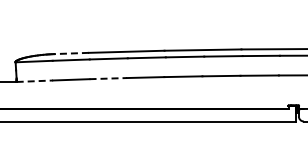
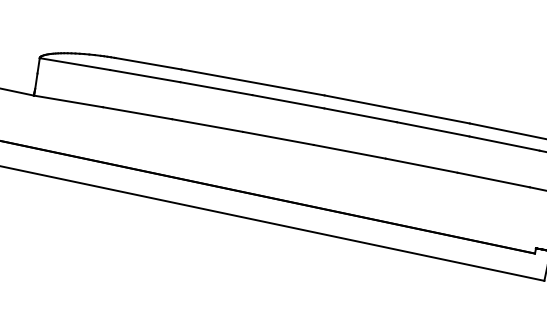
line: (71, 53) -> (148, 63), dashed -> solid
line: (108, 78) -> (208, 125), dashed -> solid
line: (35, 81) -> (69, 102), dashed -> solid

